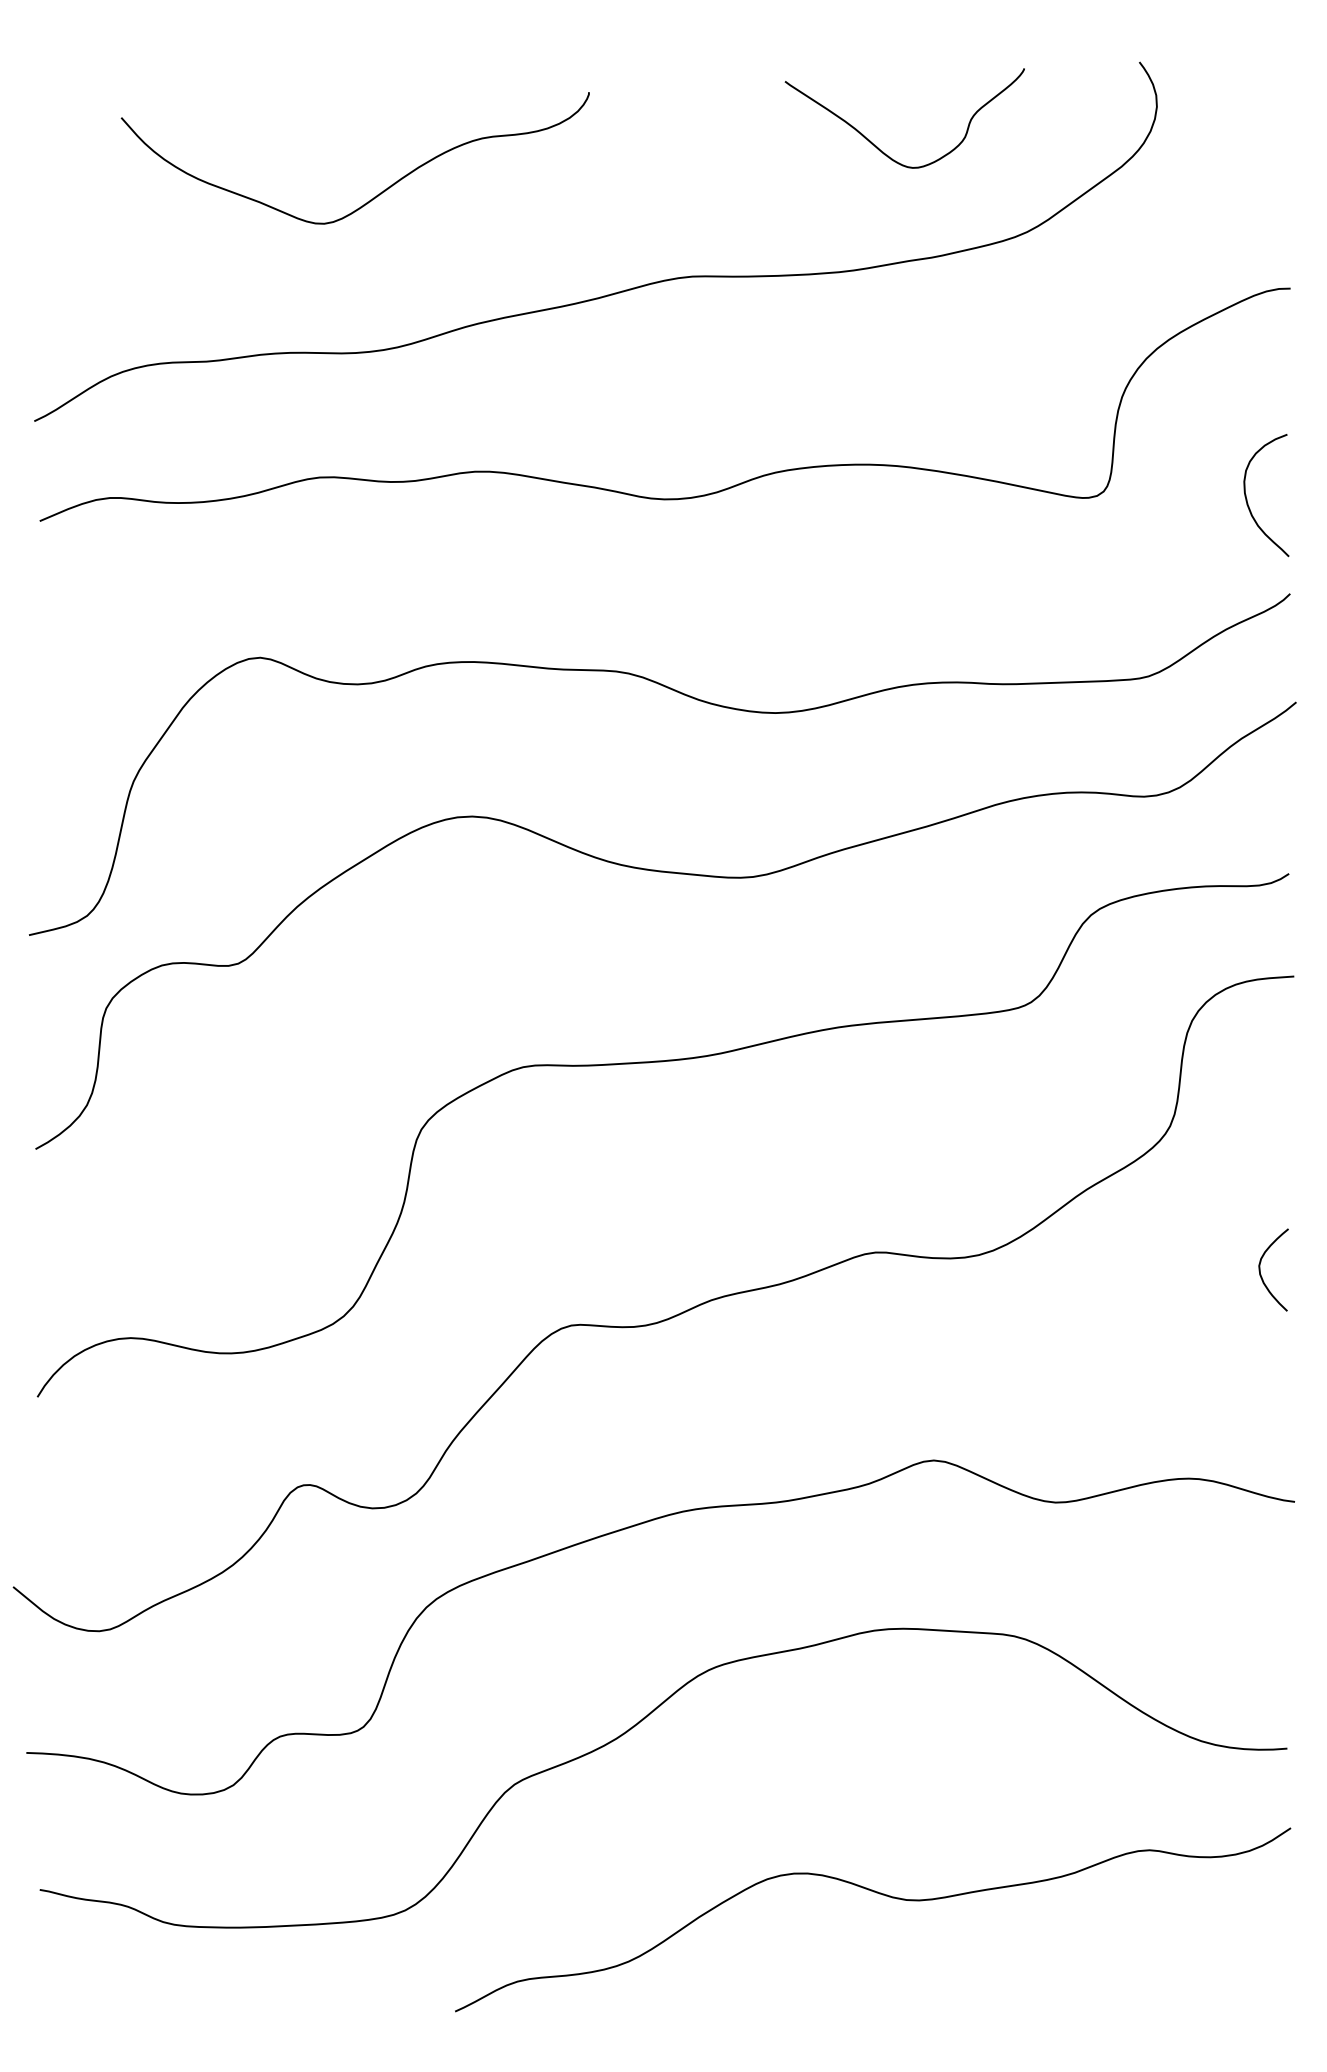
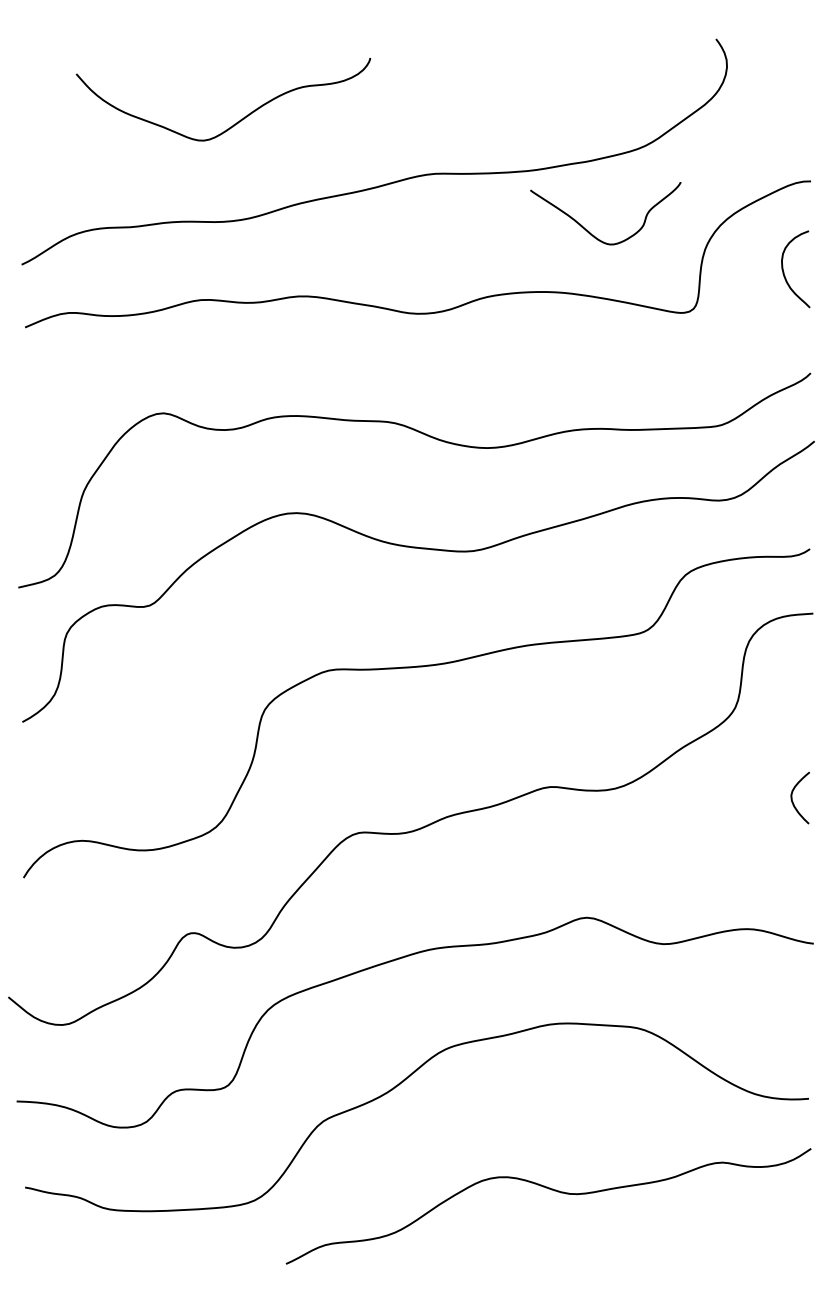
curve: (877, 145) -> (588, 230), moved
curve: (1248, 498) -> (784, 271), moved

